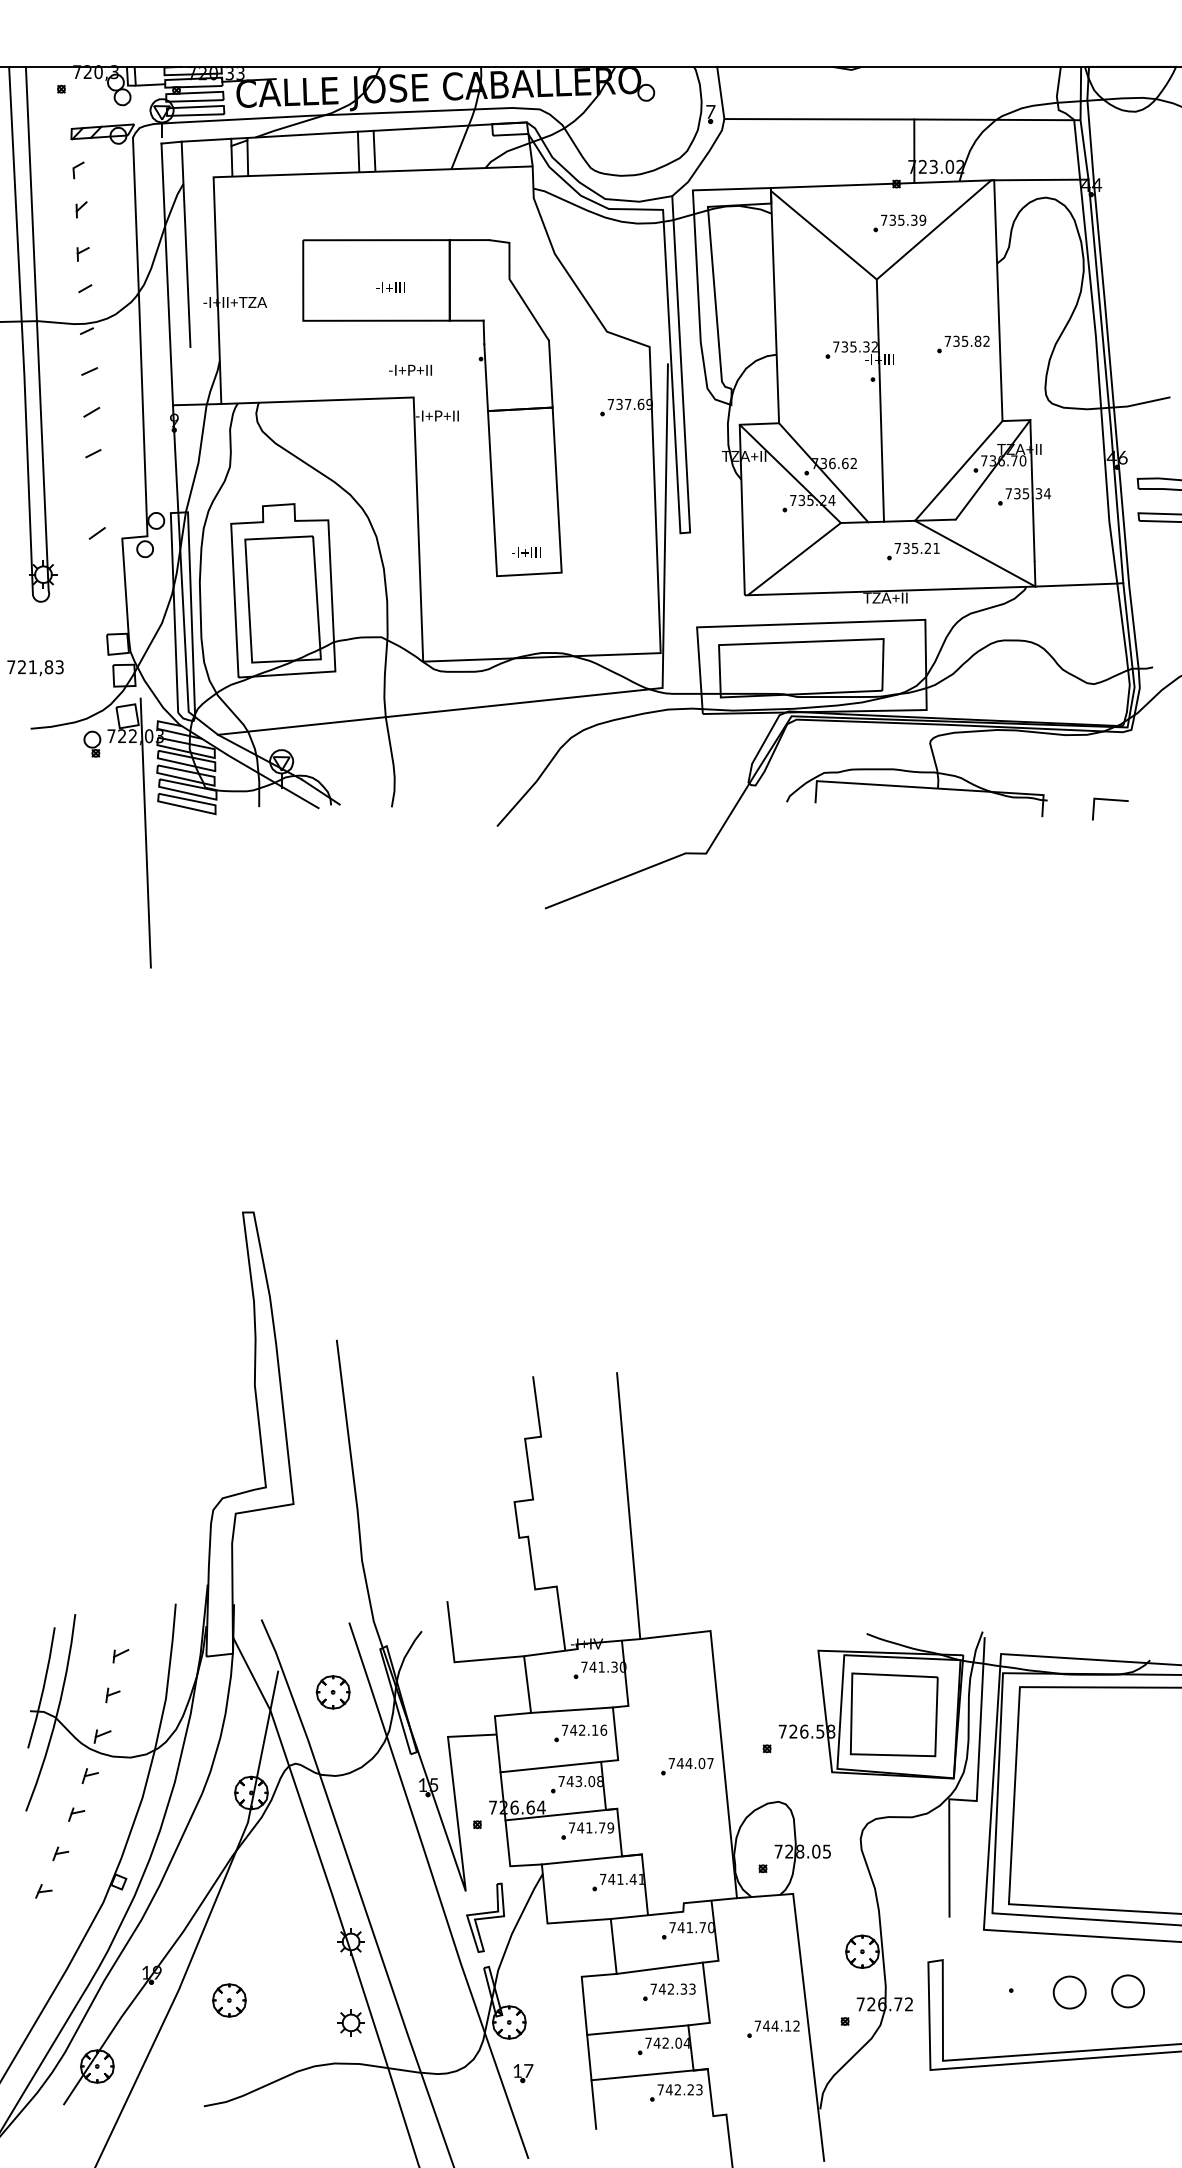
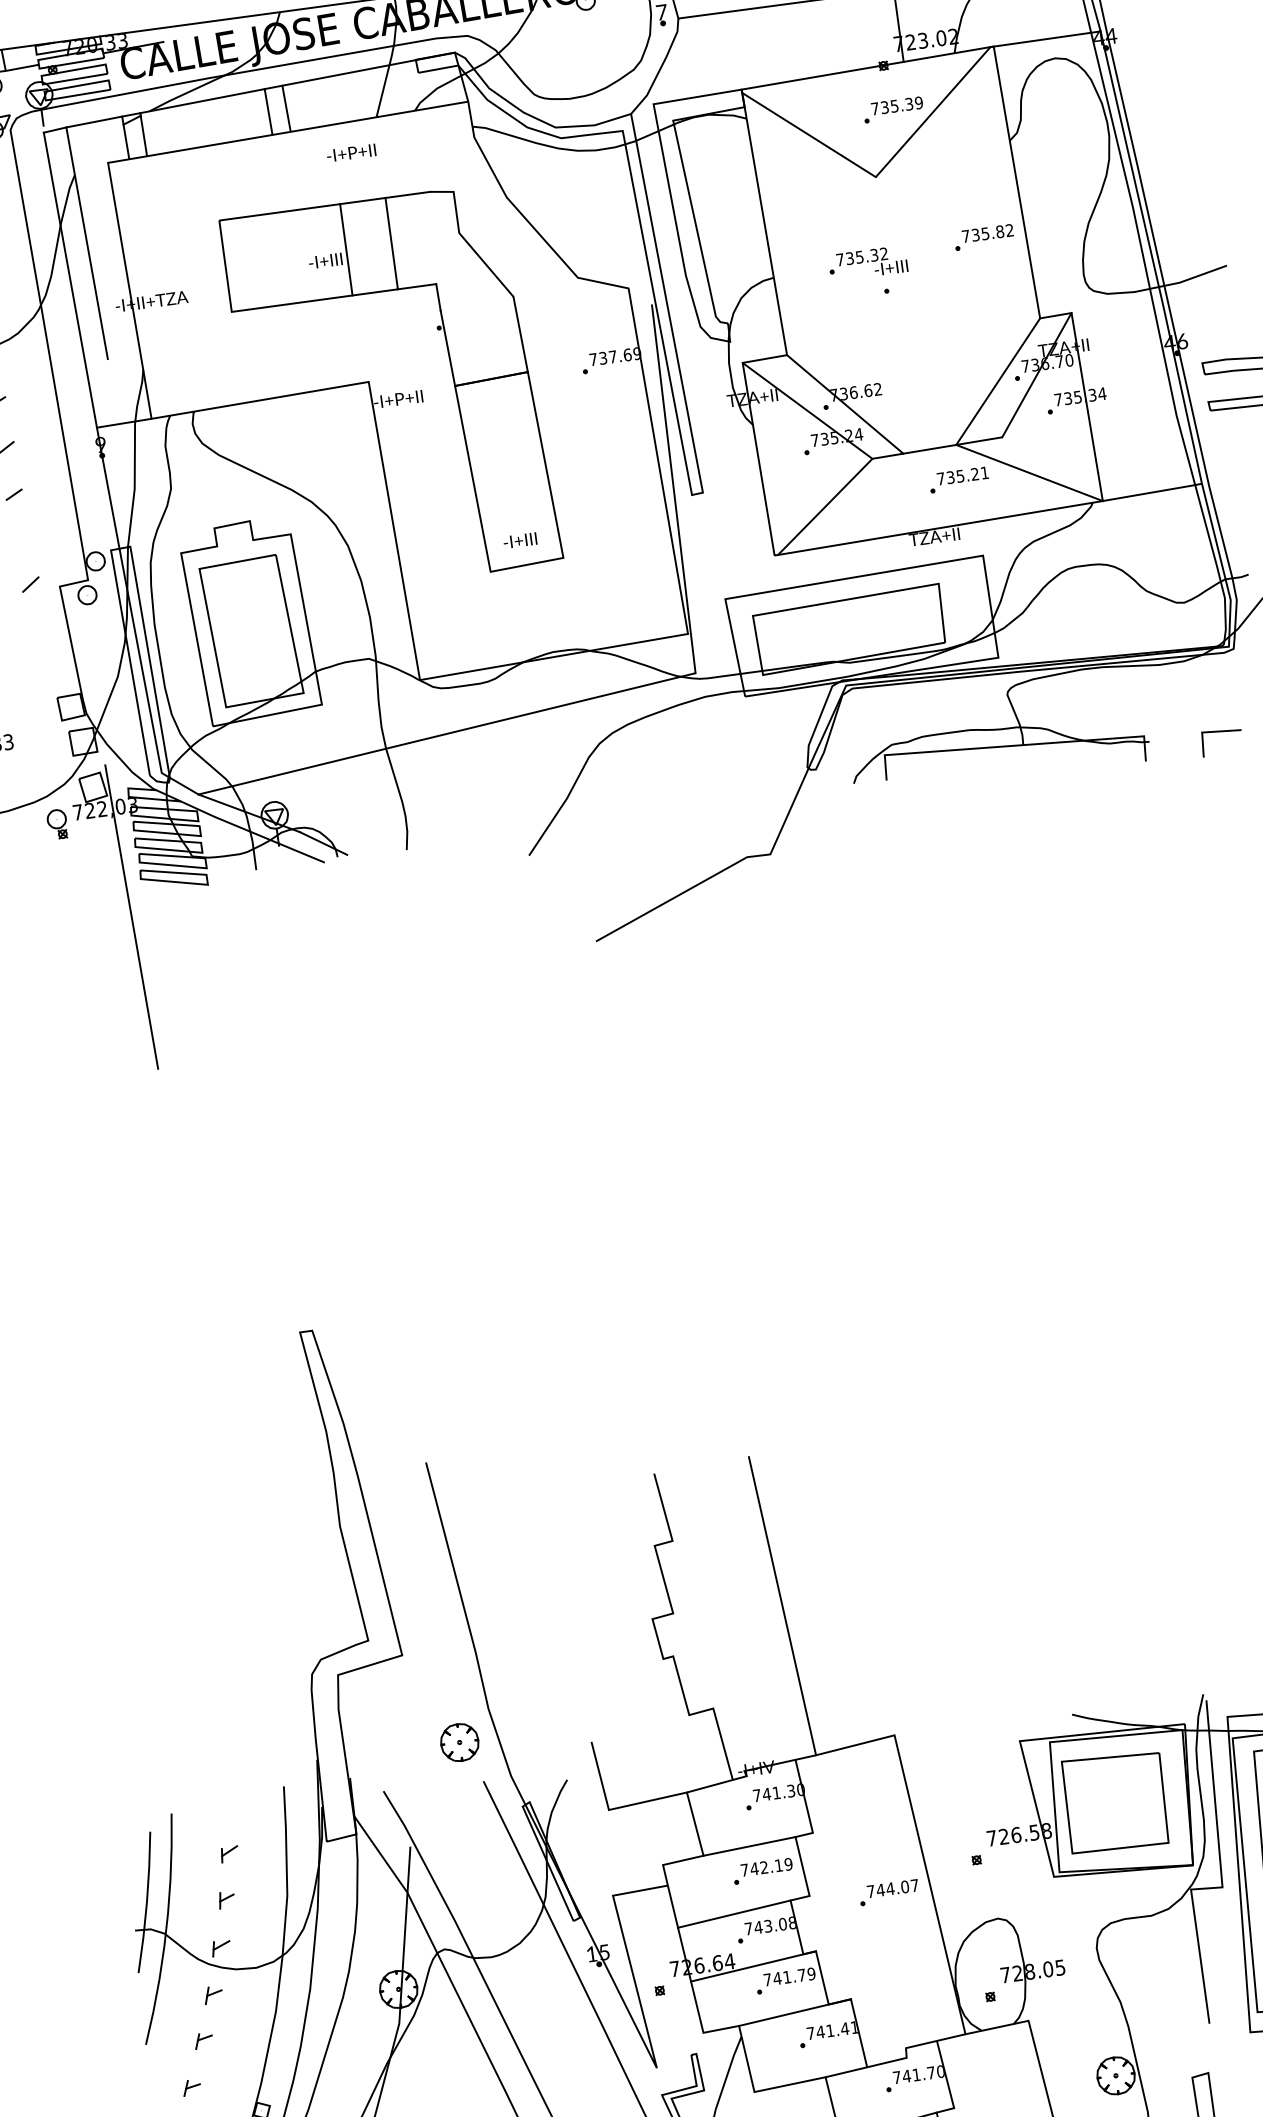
line: (449, 280) -> (346, 249), moved
text: (410, 369) -> (351, 152), moved
line: (880, 400) -> (898, 313), removed
part: (332, 1692) -> (458, 1742), moved
text: (603, 1729) -> (788, 1863), 742.16 -> 742.19

